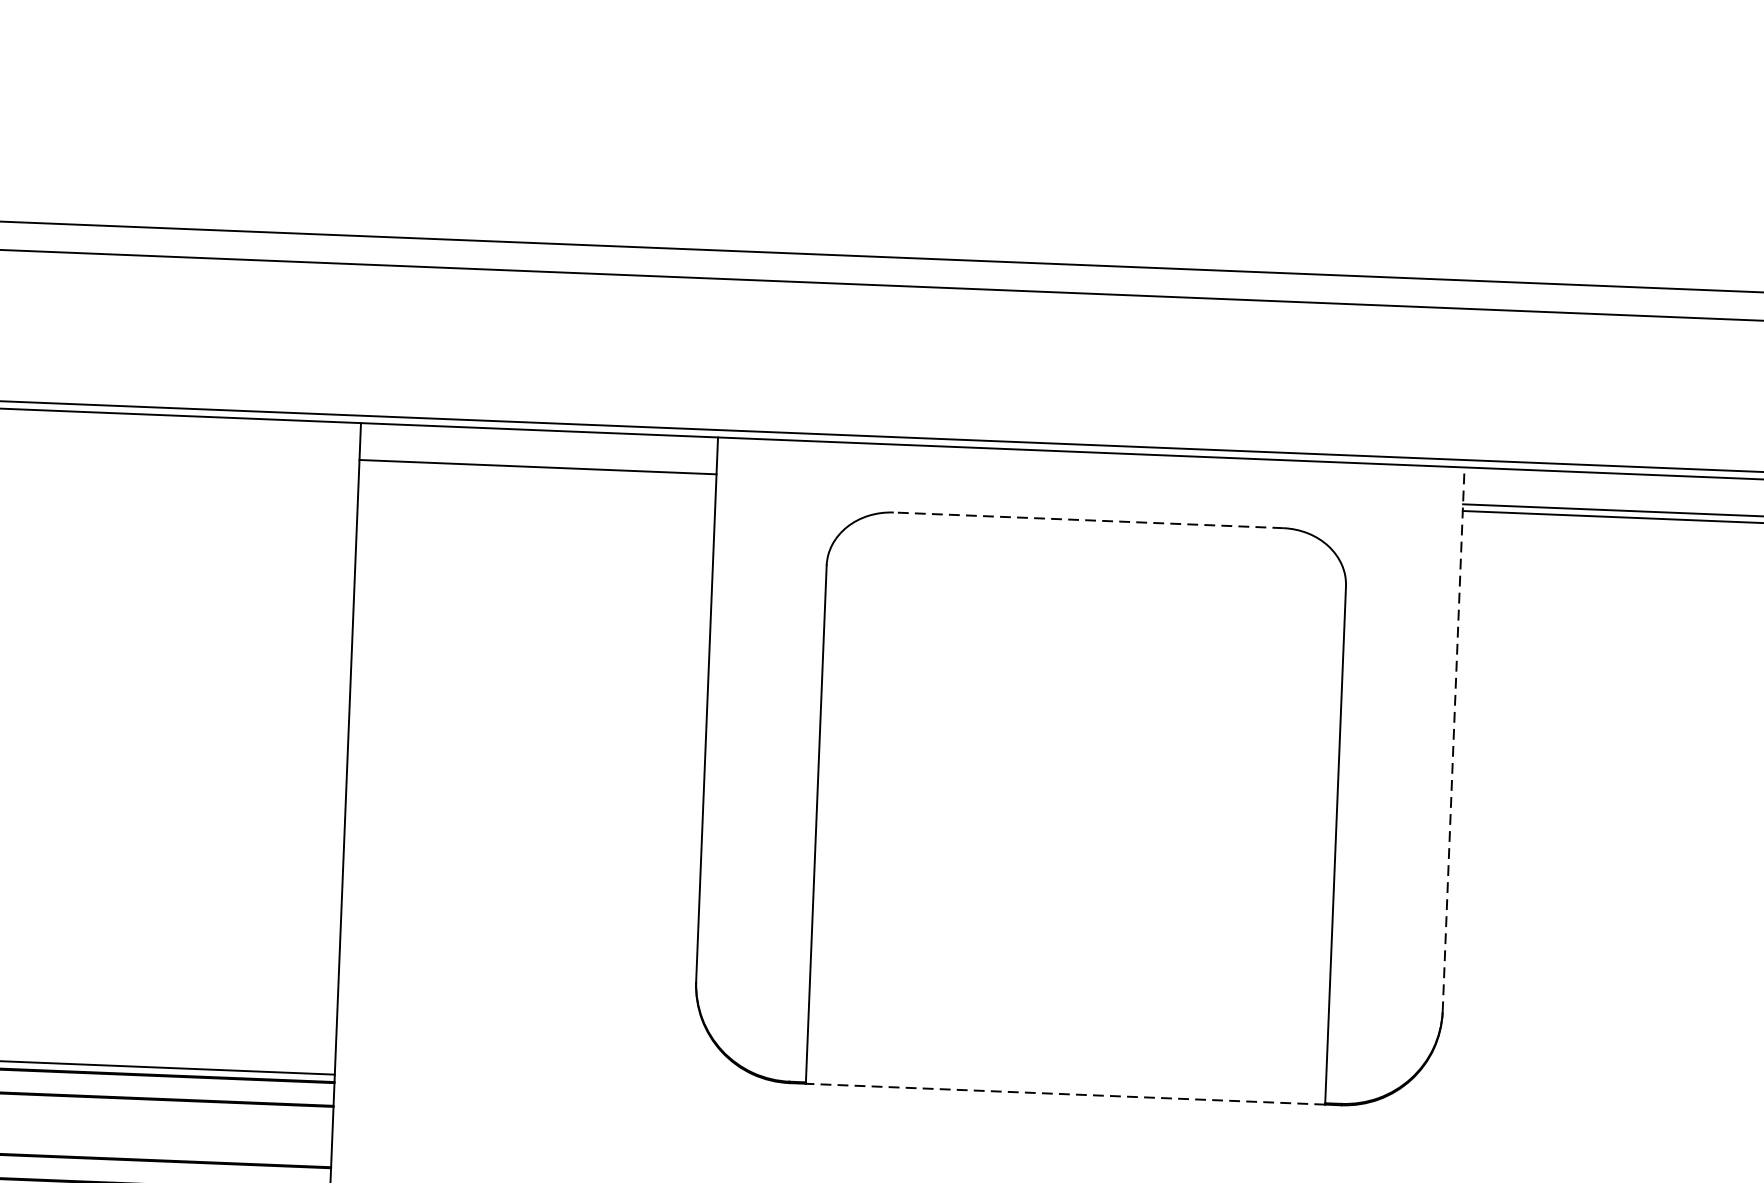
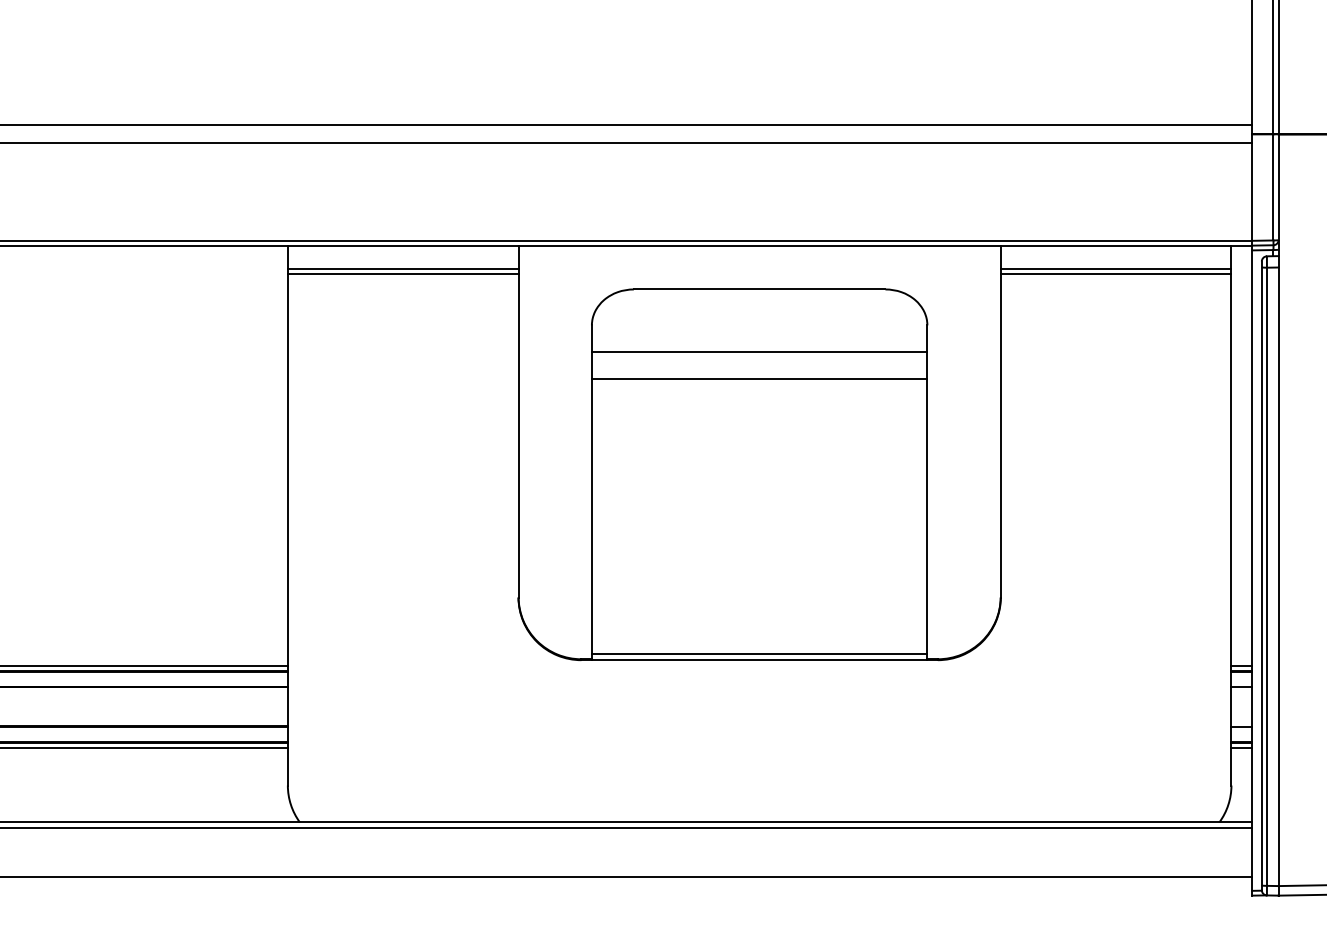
line: (536, 473) -> (402, 273), added
line: (1088, 520) -> (759, 289), dashed -> solid
line: (1084, 616) -> (759, 351), added
line: (1082, 659) -> (759, 379), added
line: (1453, 739) -> (1000, 421), dashed -> solid
line: (1065, 1085) -> (759, 654), added
line: (1065, 1094) -> (759, 660), dashed -> solid

